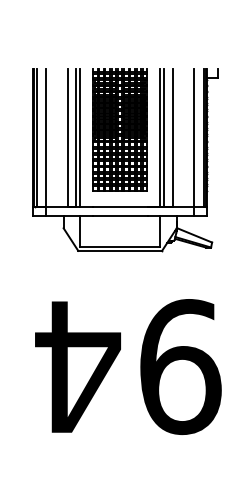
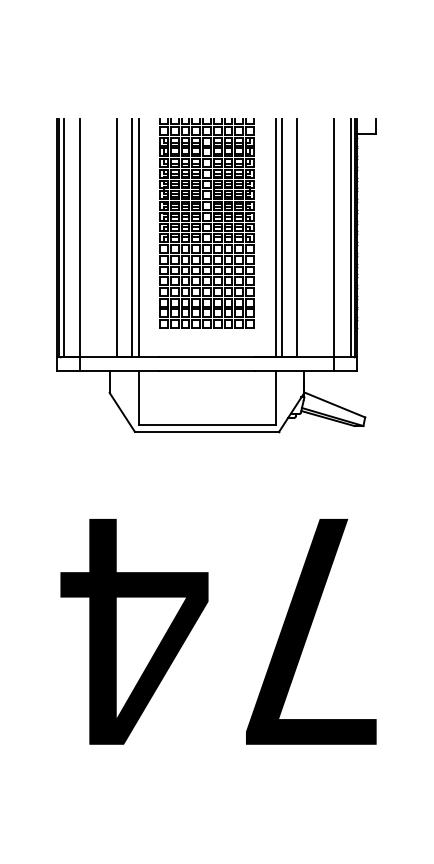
text: (180, 367) -> (310, 632), 94 -> 74

